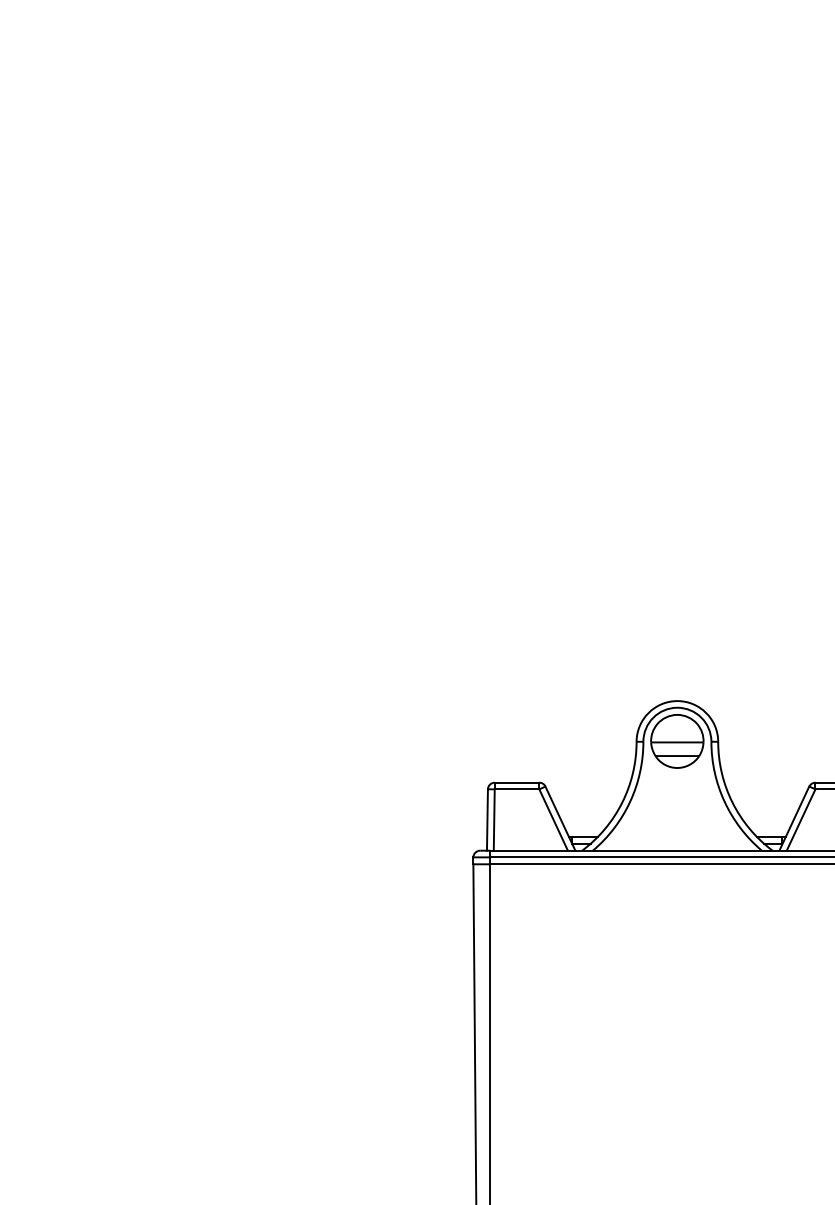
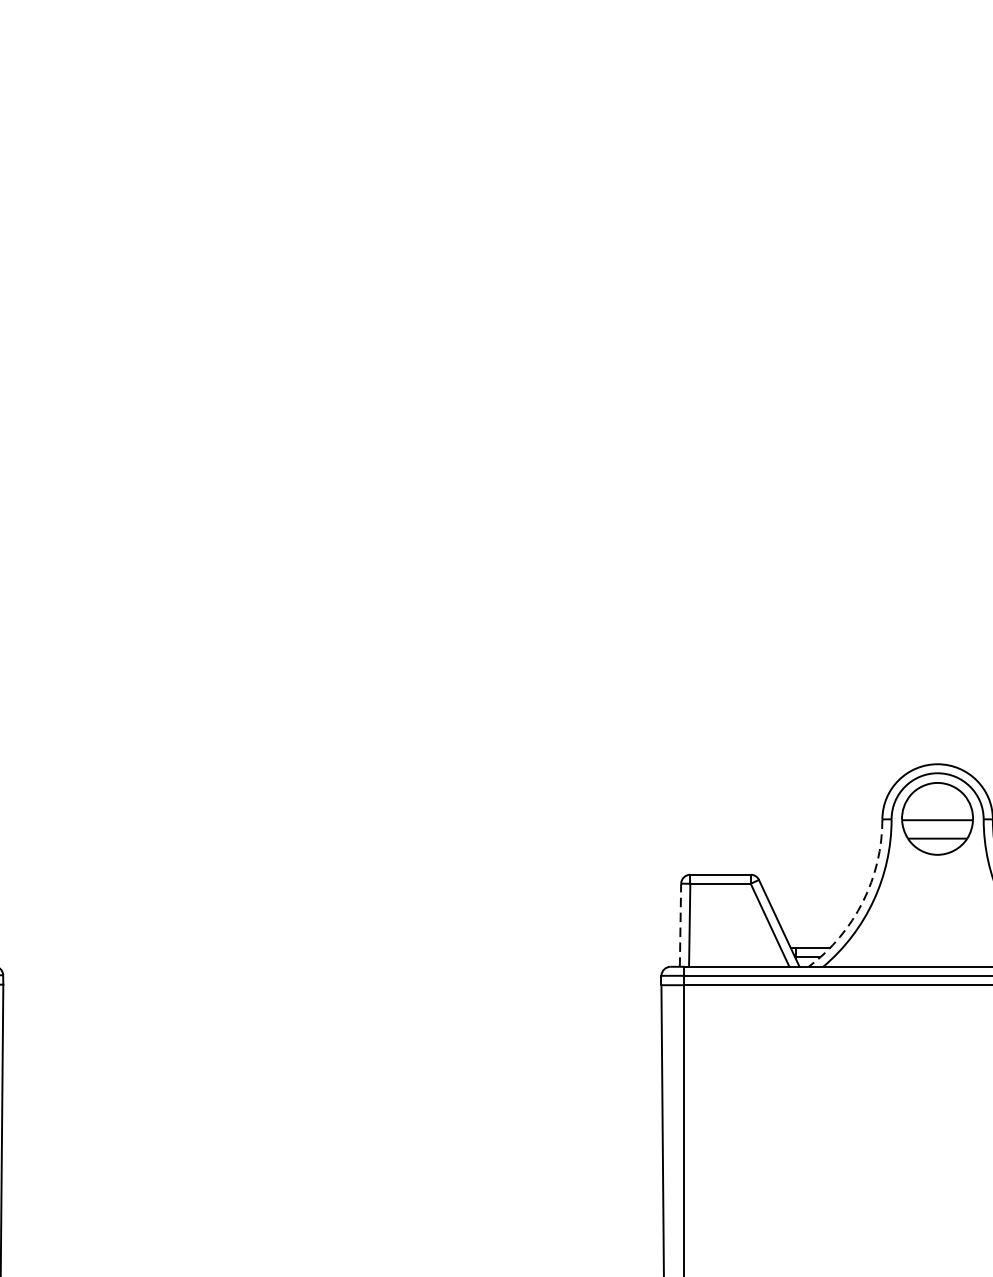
arc: (622, 802) -> (863, 901), solid -> dashed
line: (487, 820) -> (680, 925), solid -> dashed

